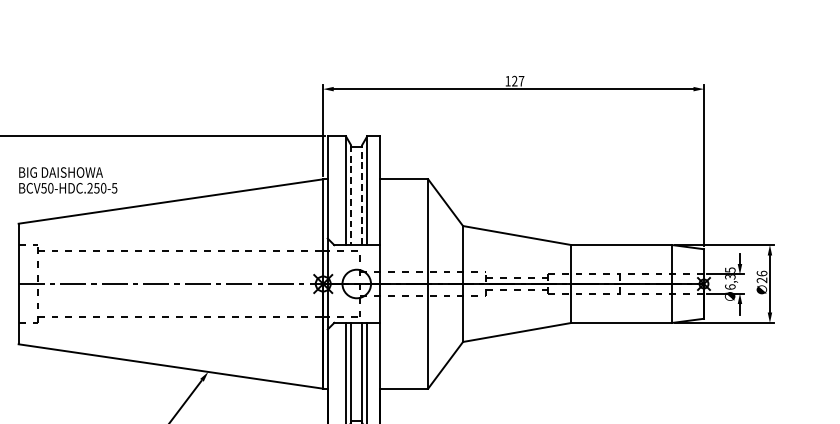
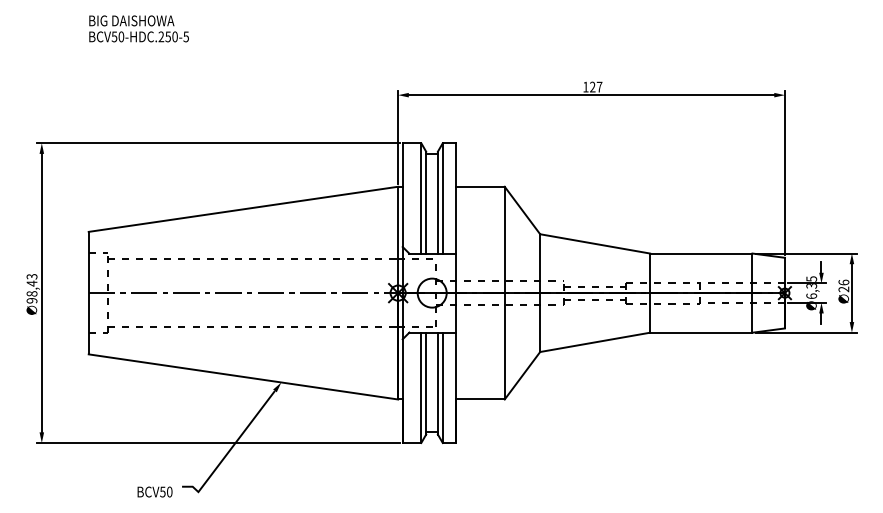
text: (67, 180) -> (138, 28), moved
line: (351, 194) -> (426, 202), dashed -> solid
line: (361, 194) -> (437, 202), dashed -> solid

